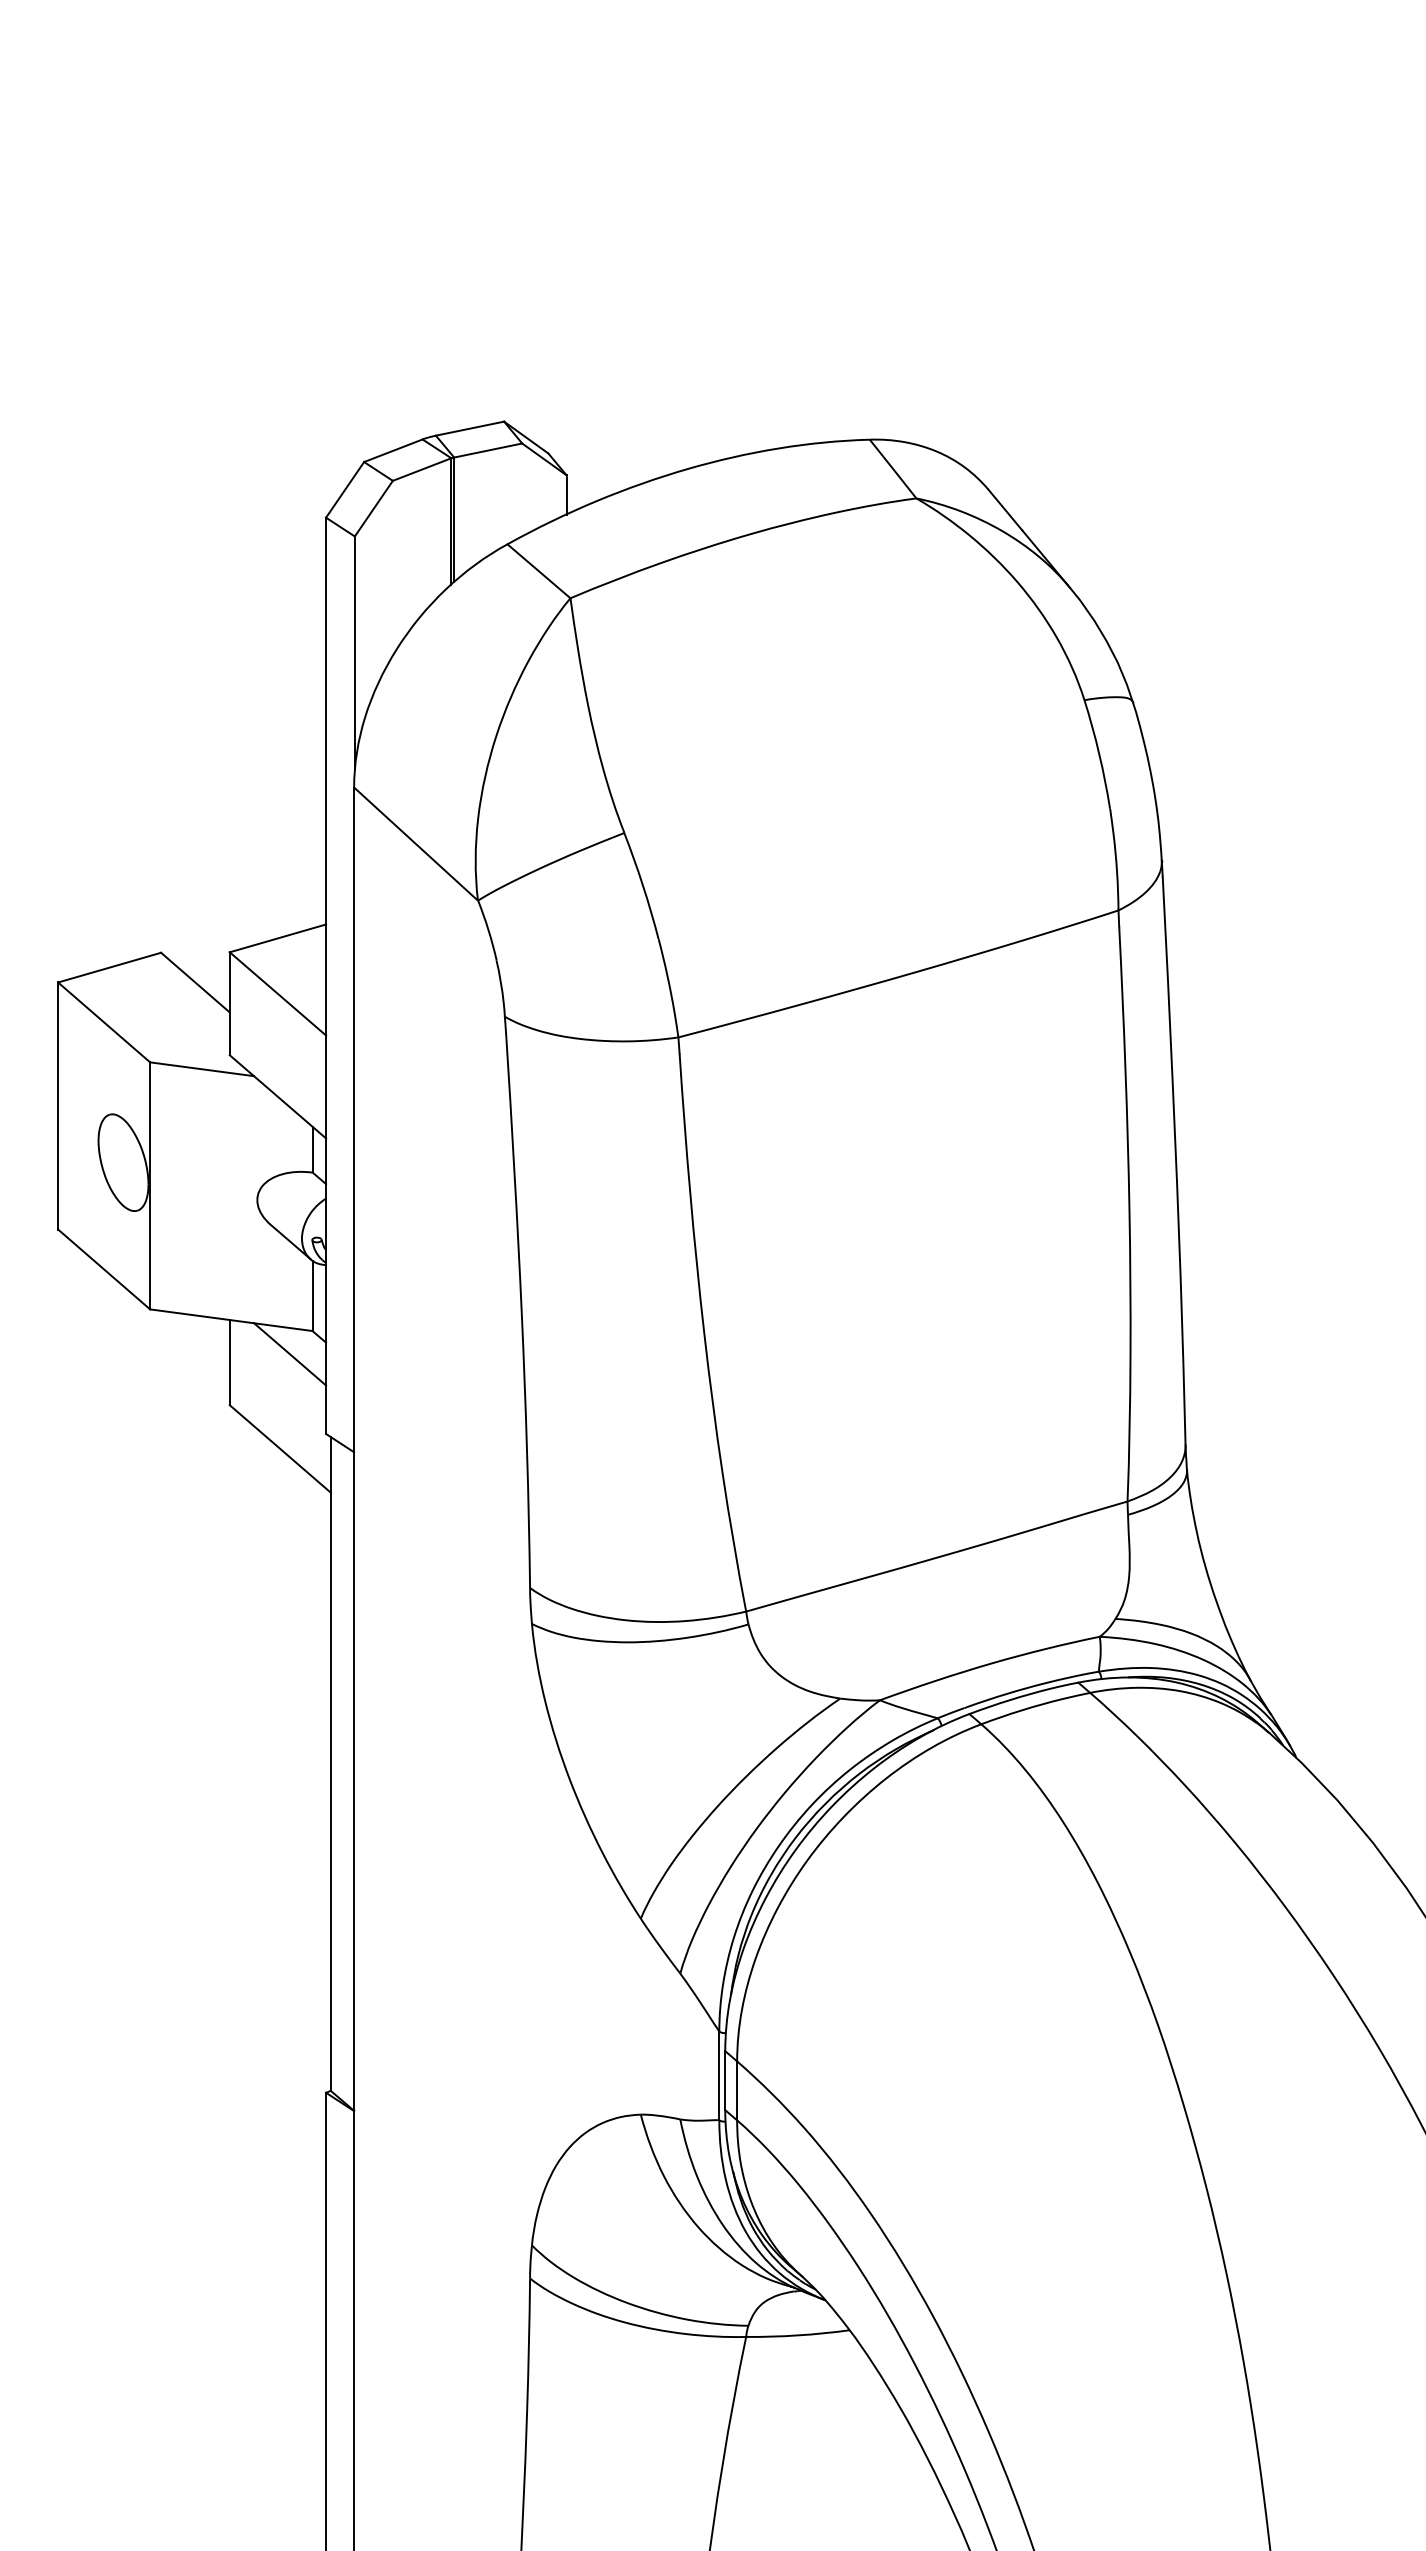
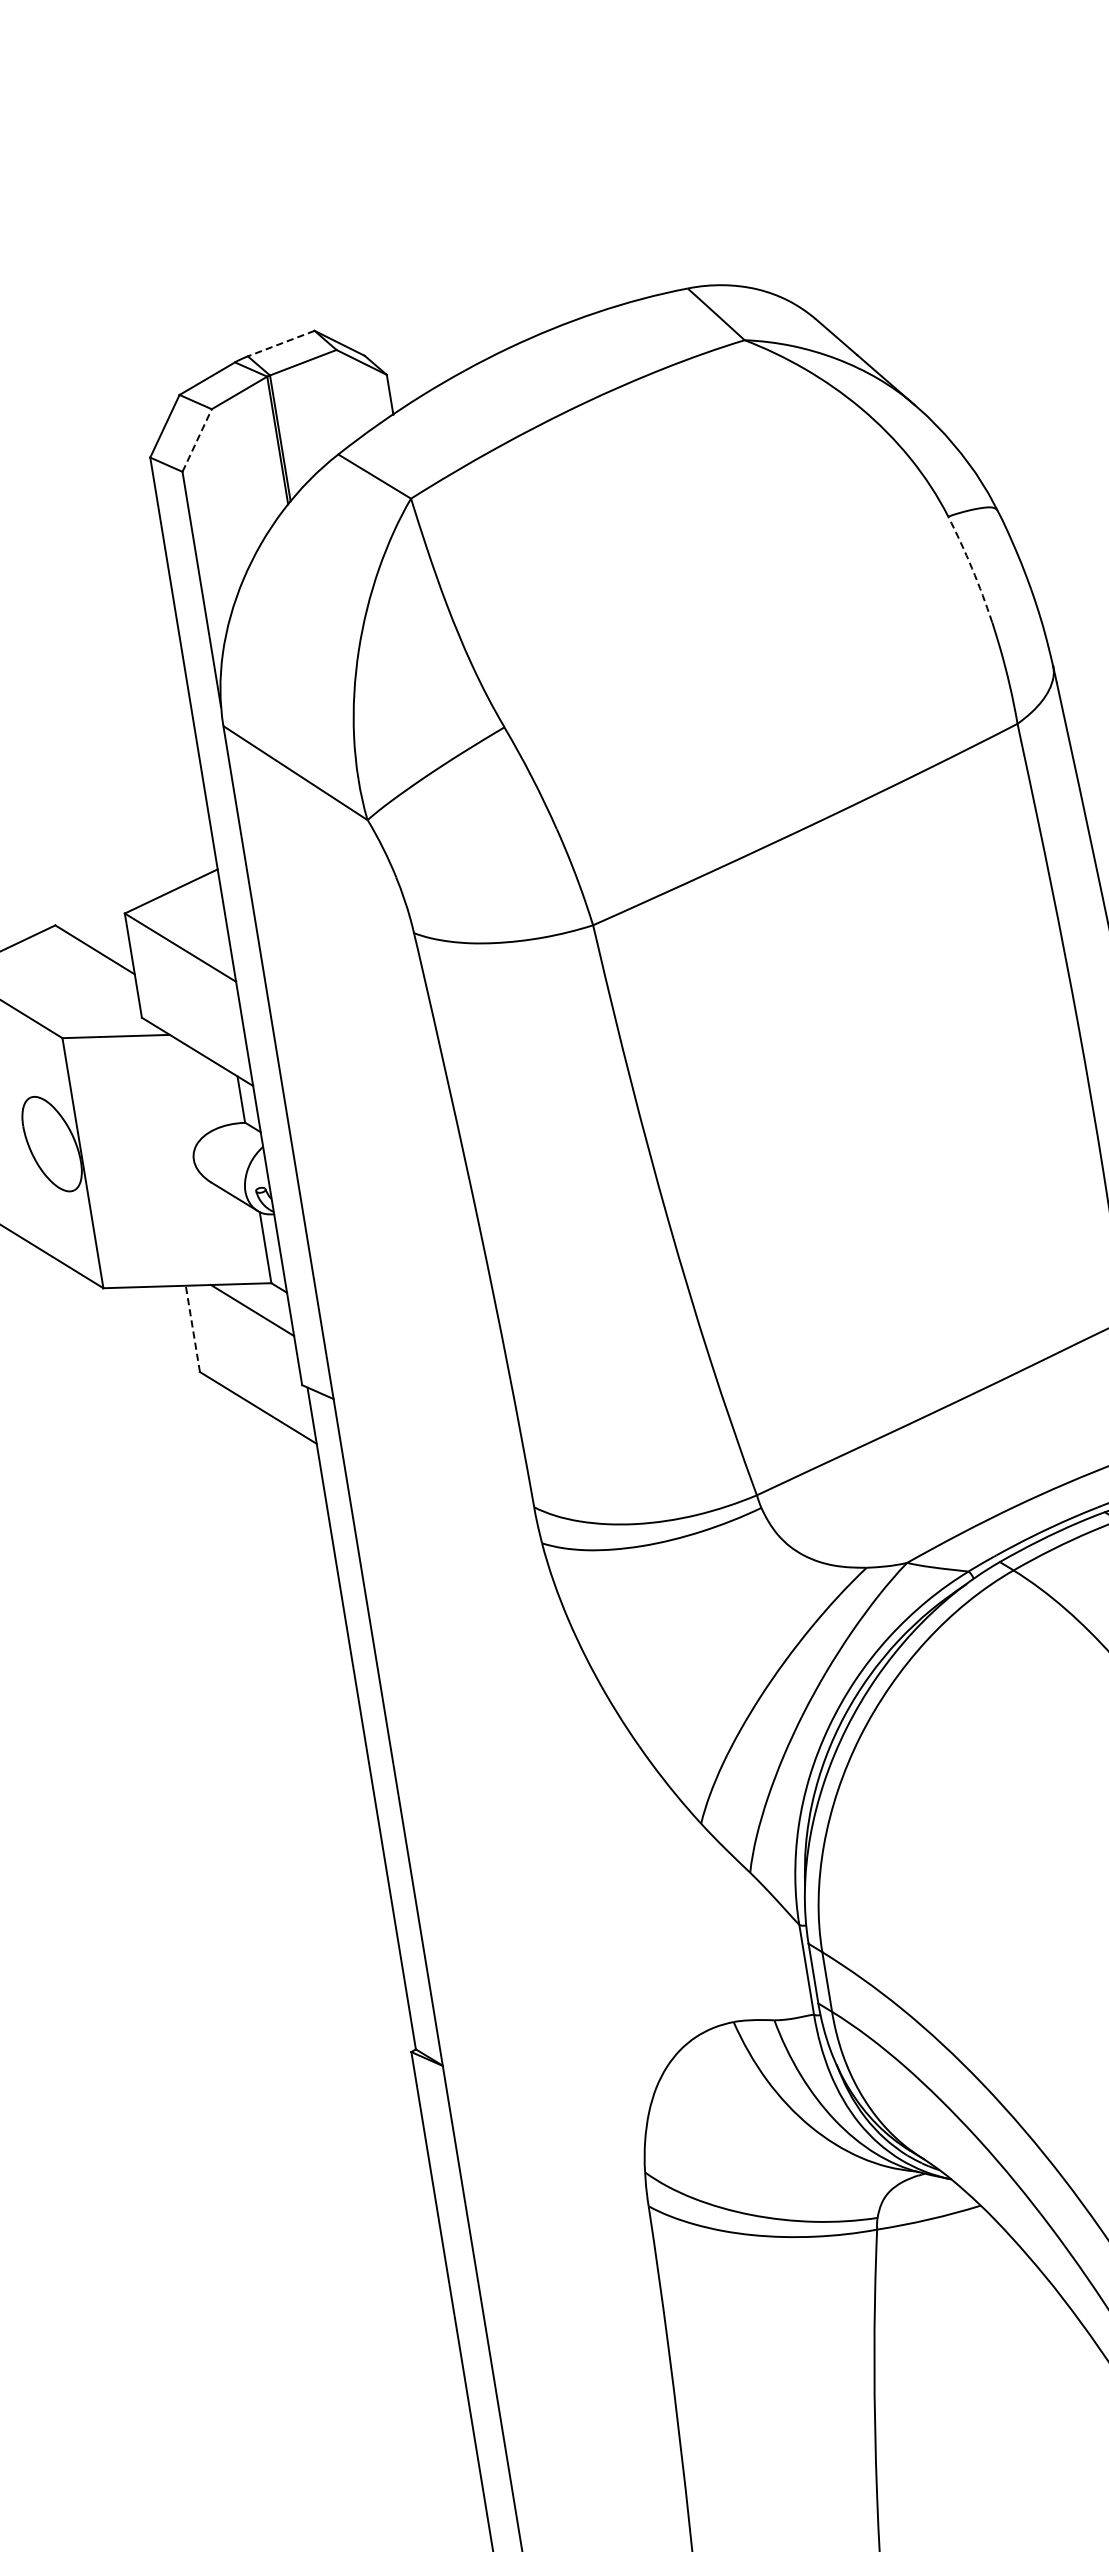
line: (470, 428) -> (281, 343), solid -> dashed
line: (373, 508) -> (196, 440), solid -> dashed
arc: (1099, 754) -> (972, 569), solid -> dashed
line: (229, 1362) -> (192, 1328), solid -> dashed

